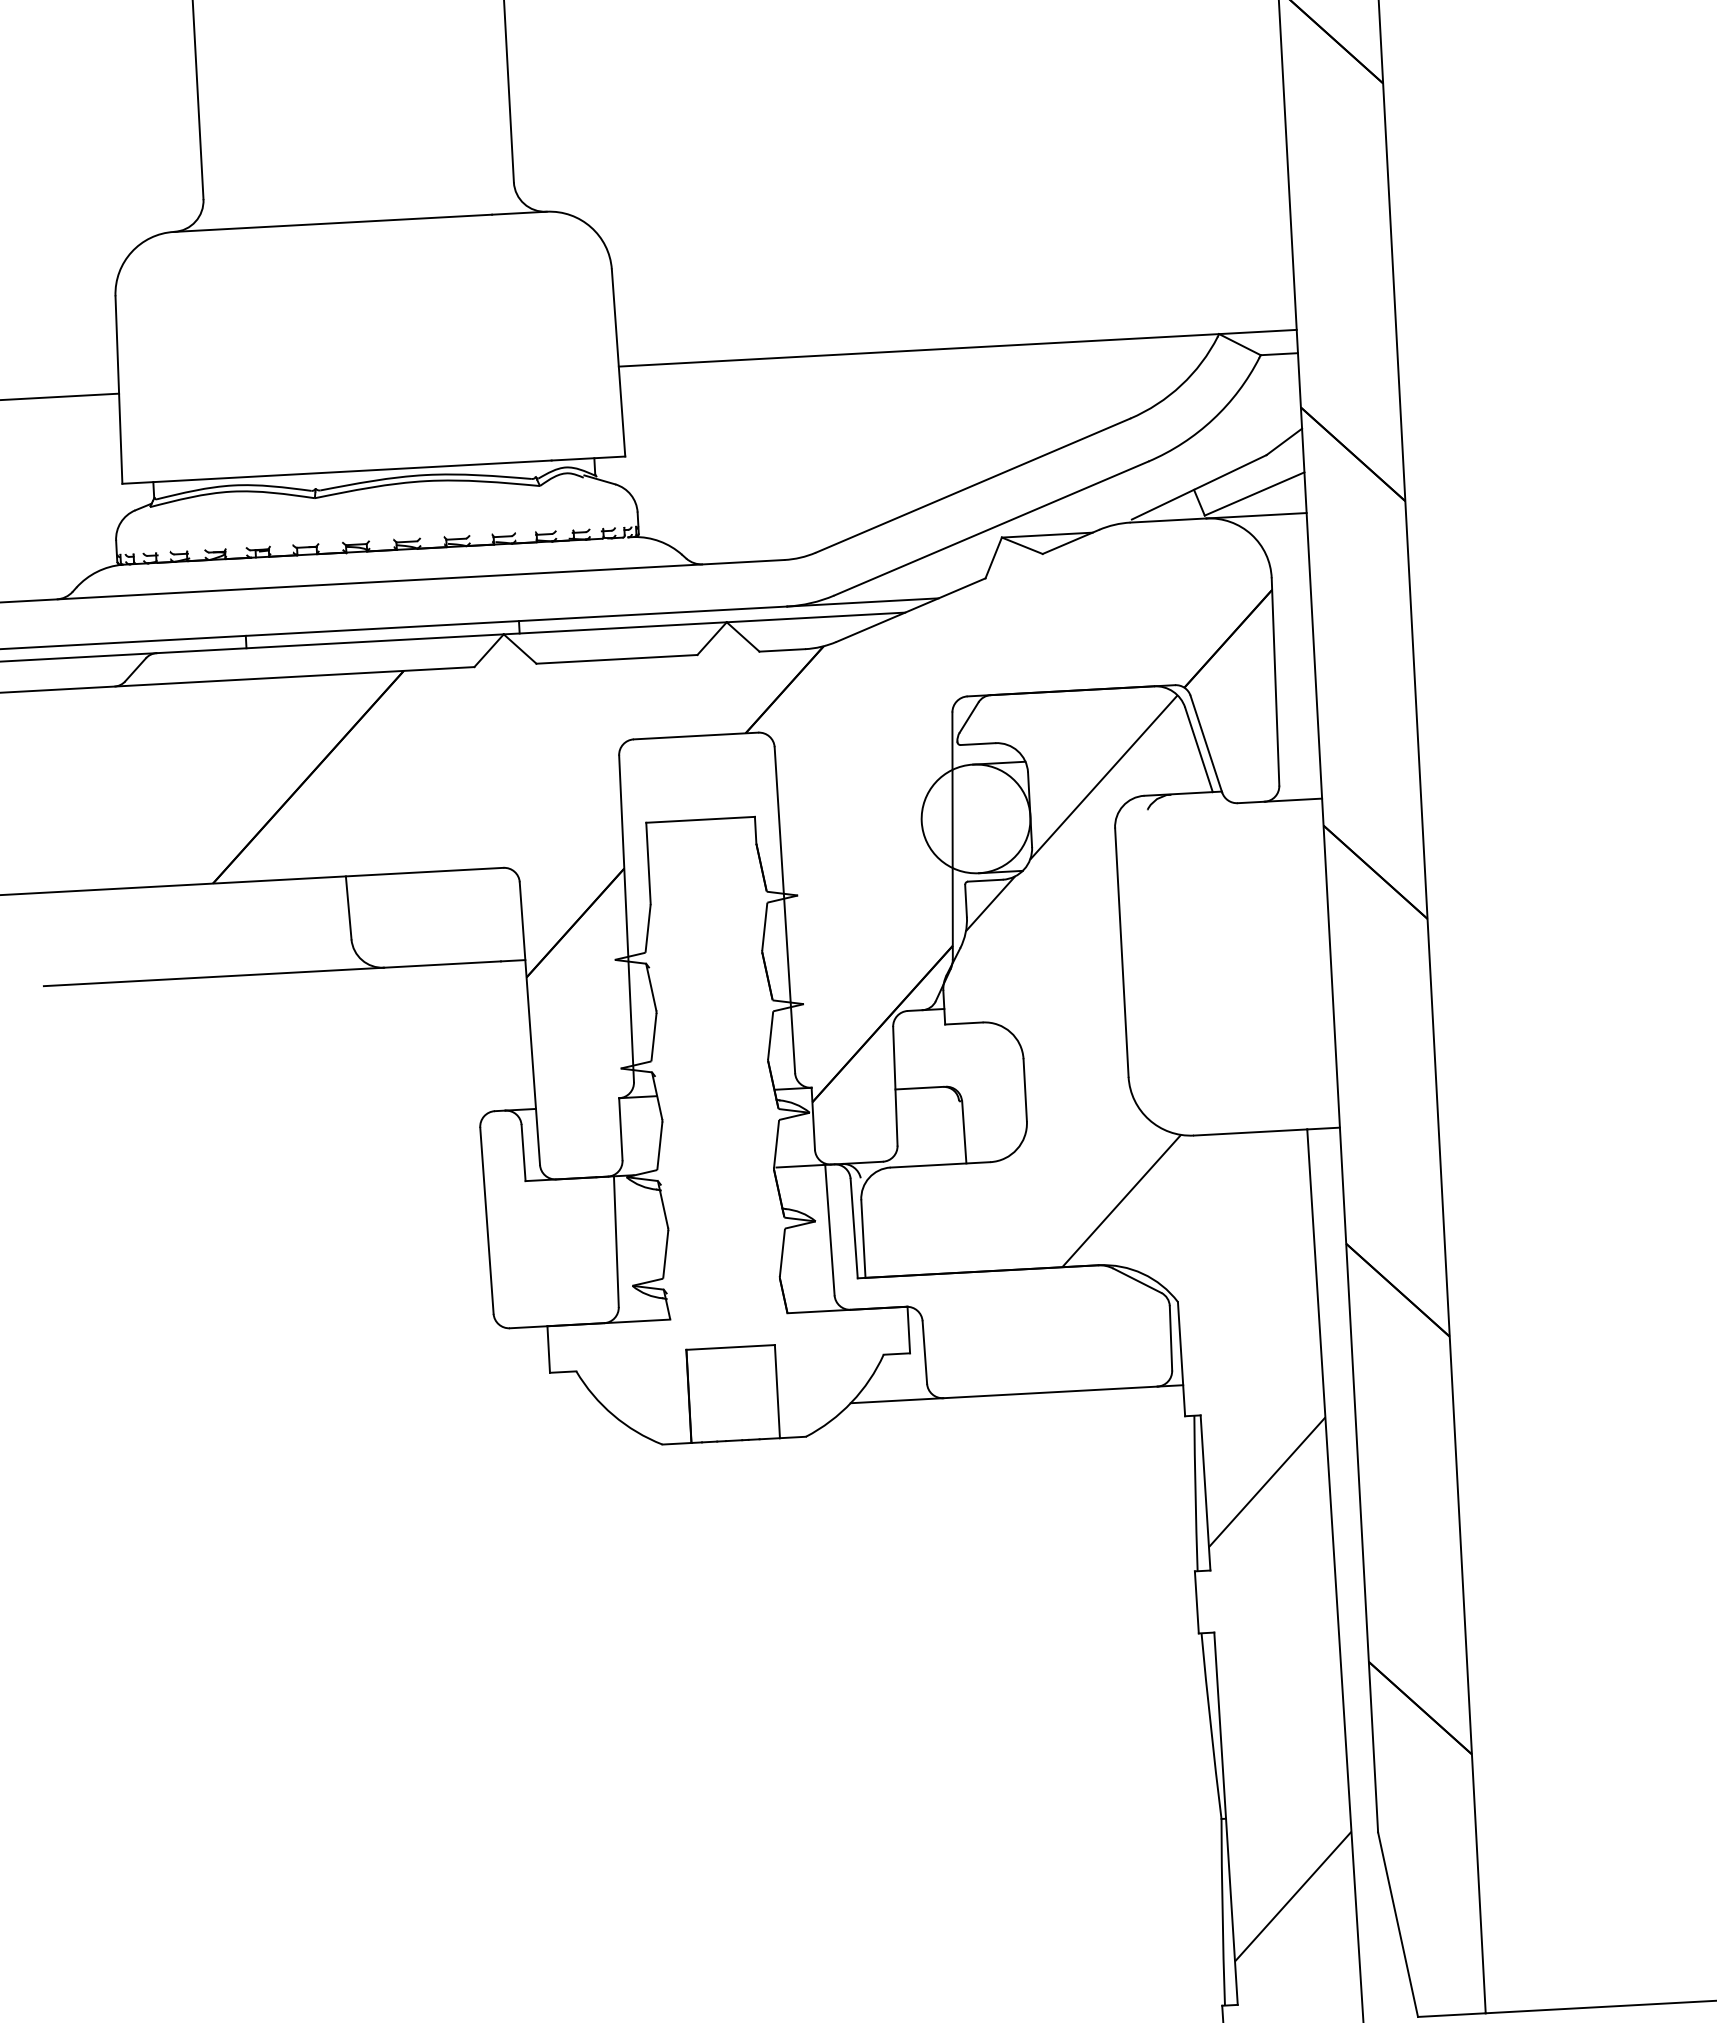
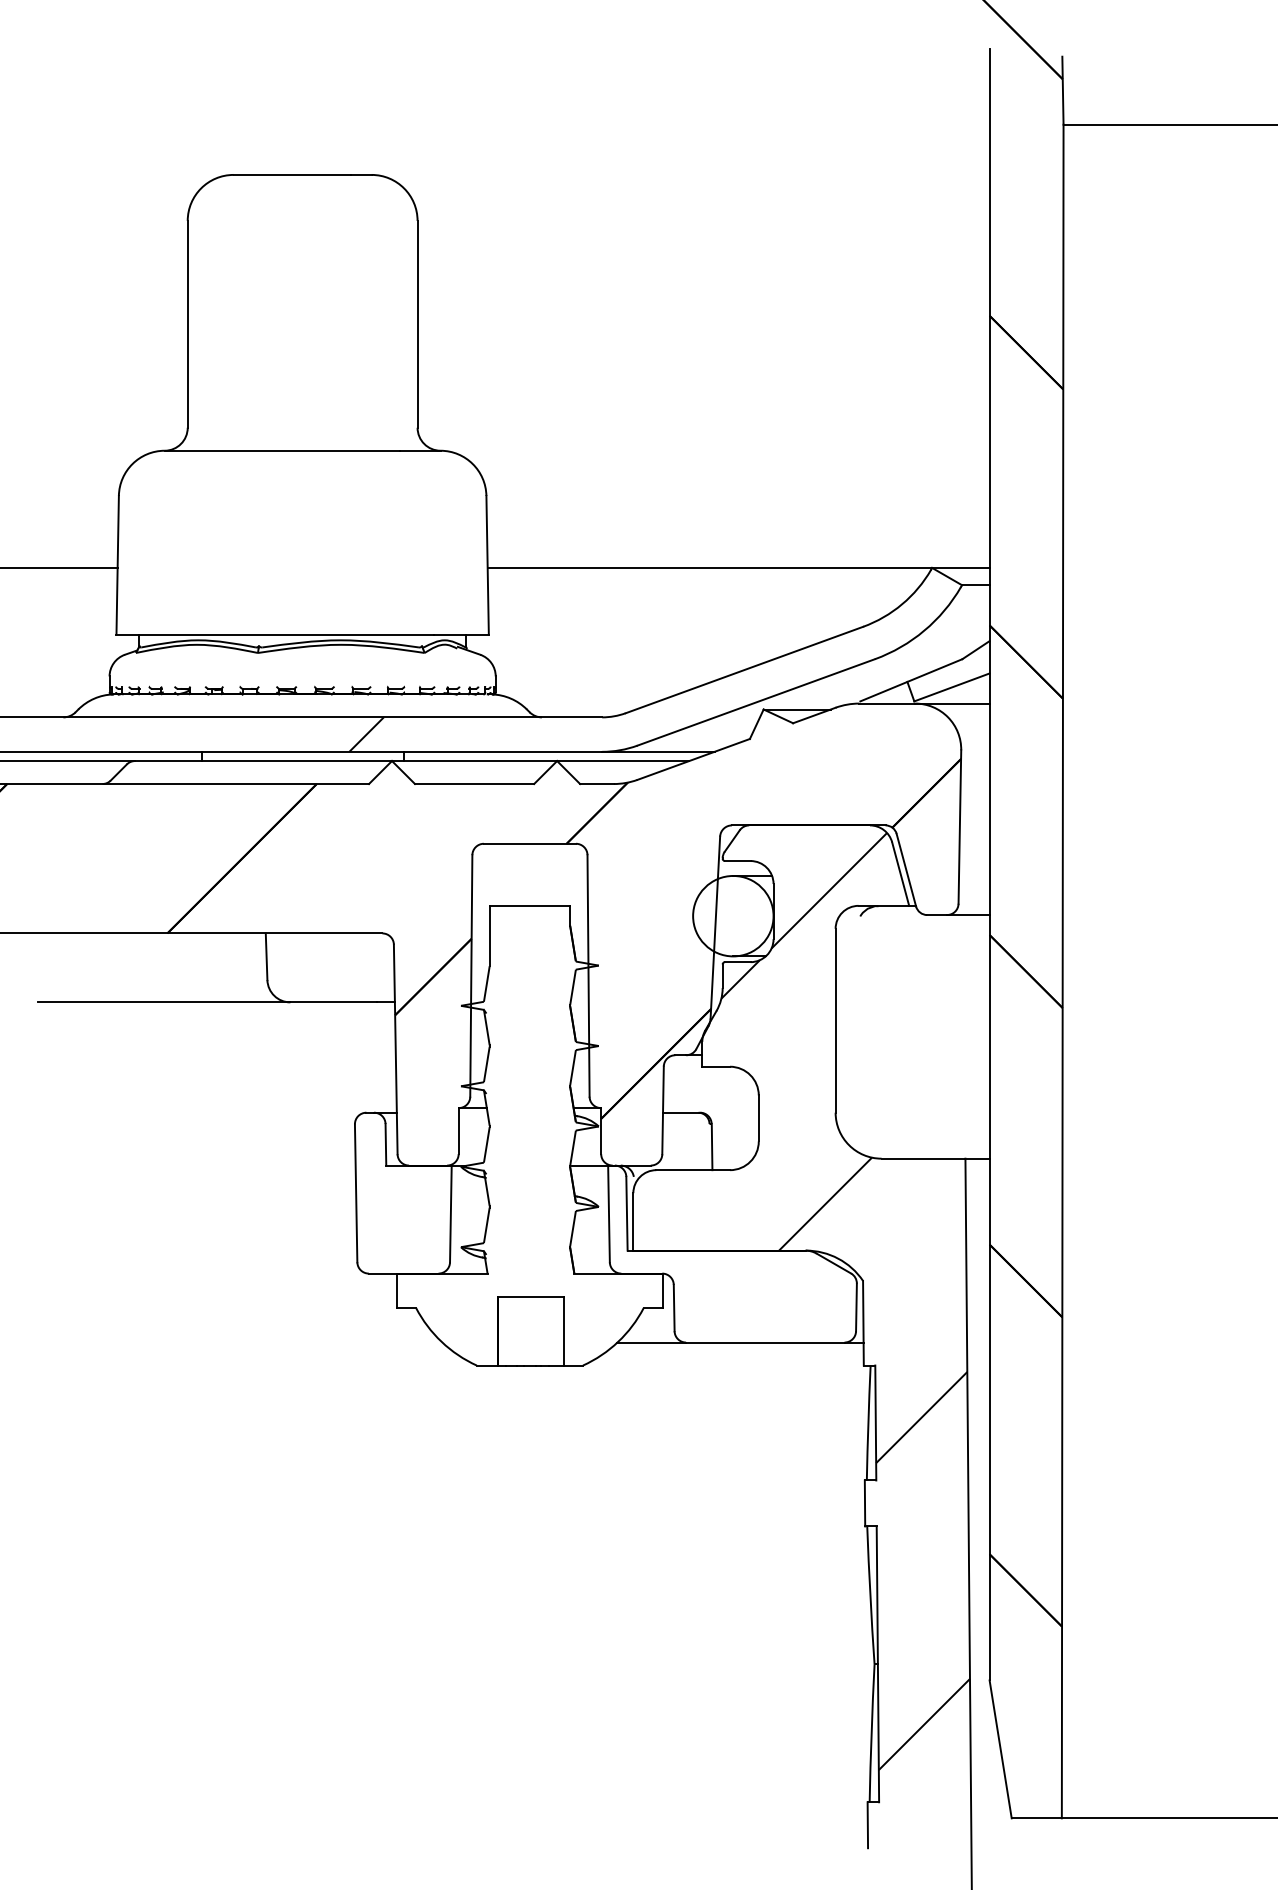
hatch: (467, 600) -> (366, 734), added

